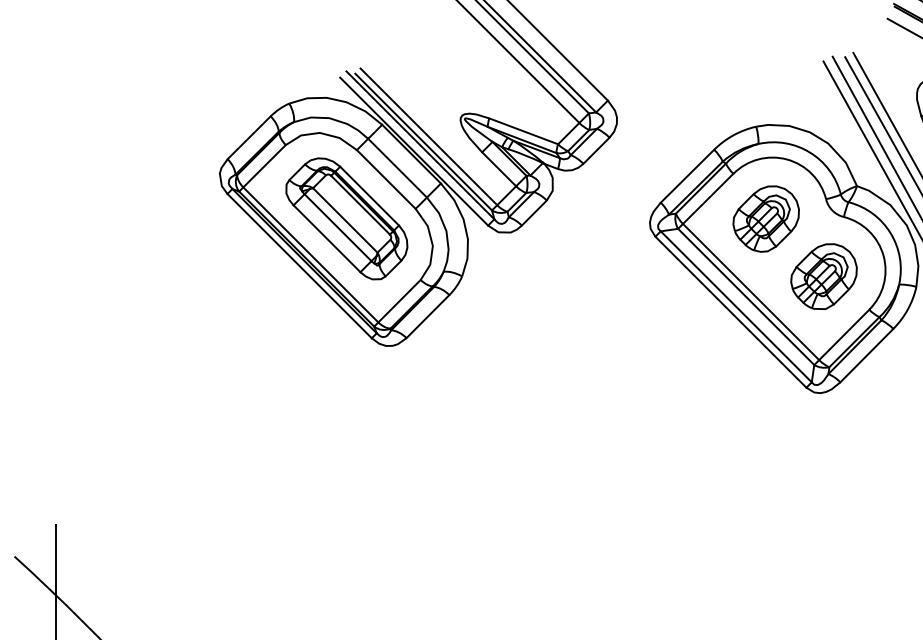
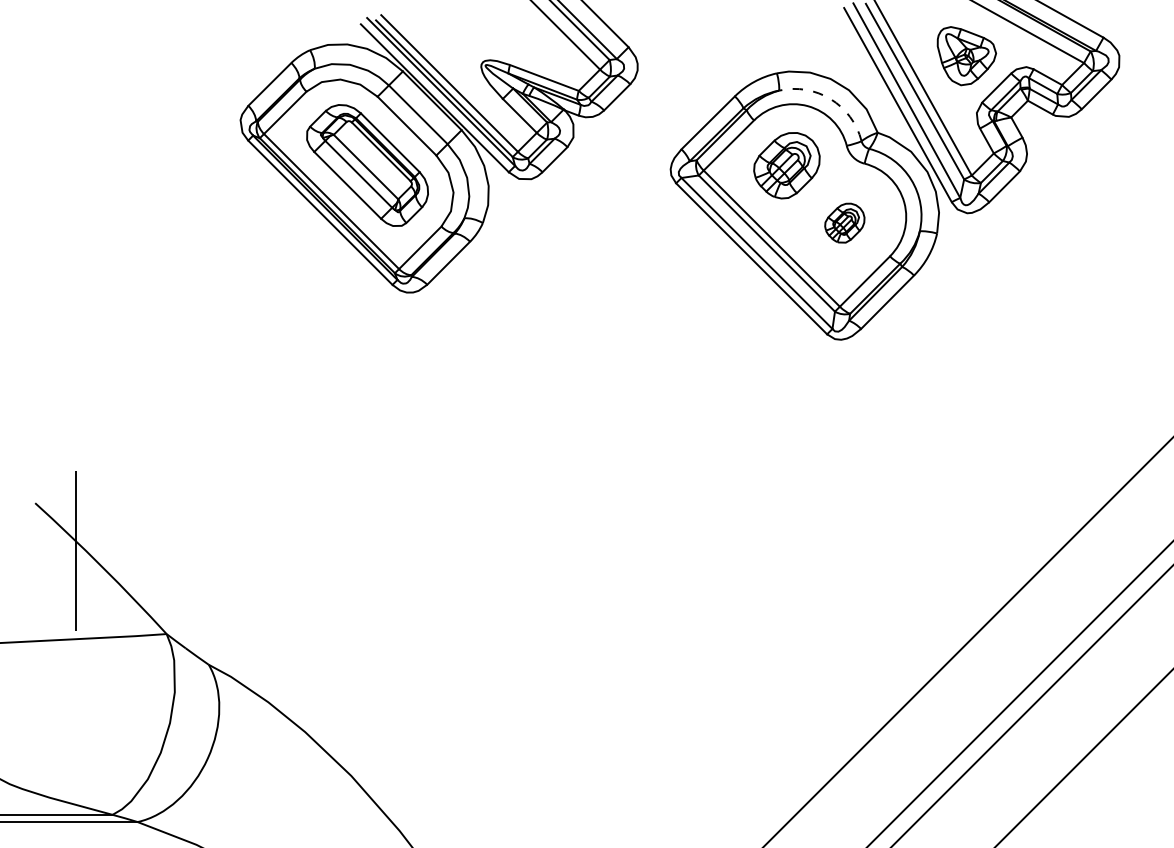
arc: (809, 152) -> (830, 99), solid -> dashed
part: (823, 275) -> (844, 222), size x0.6

